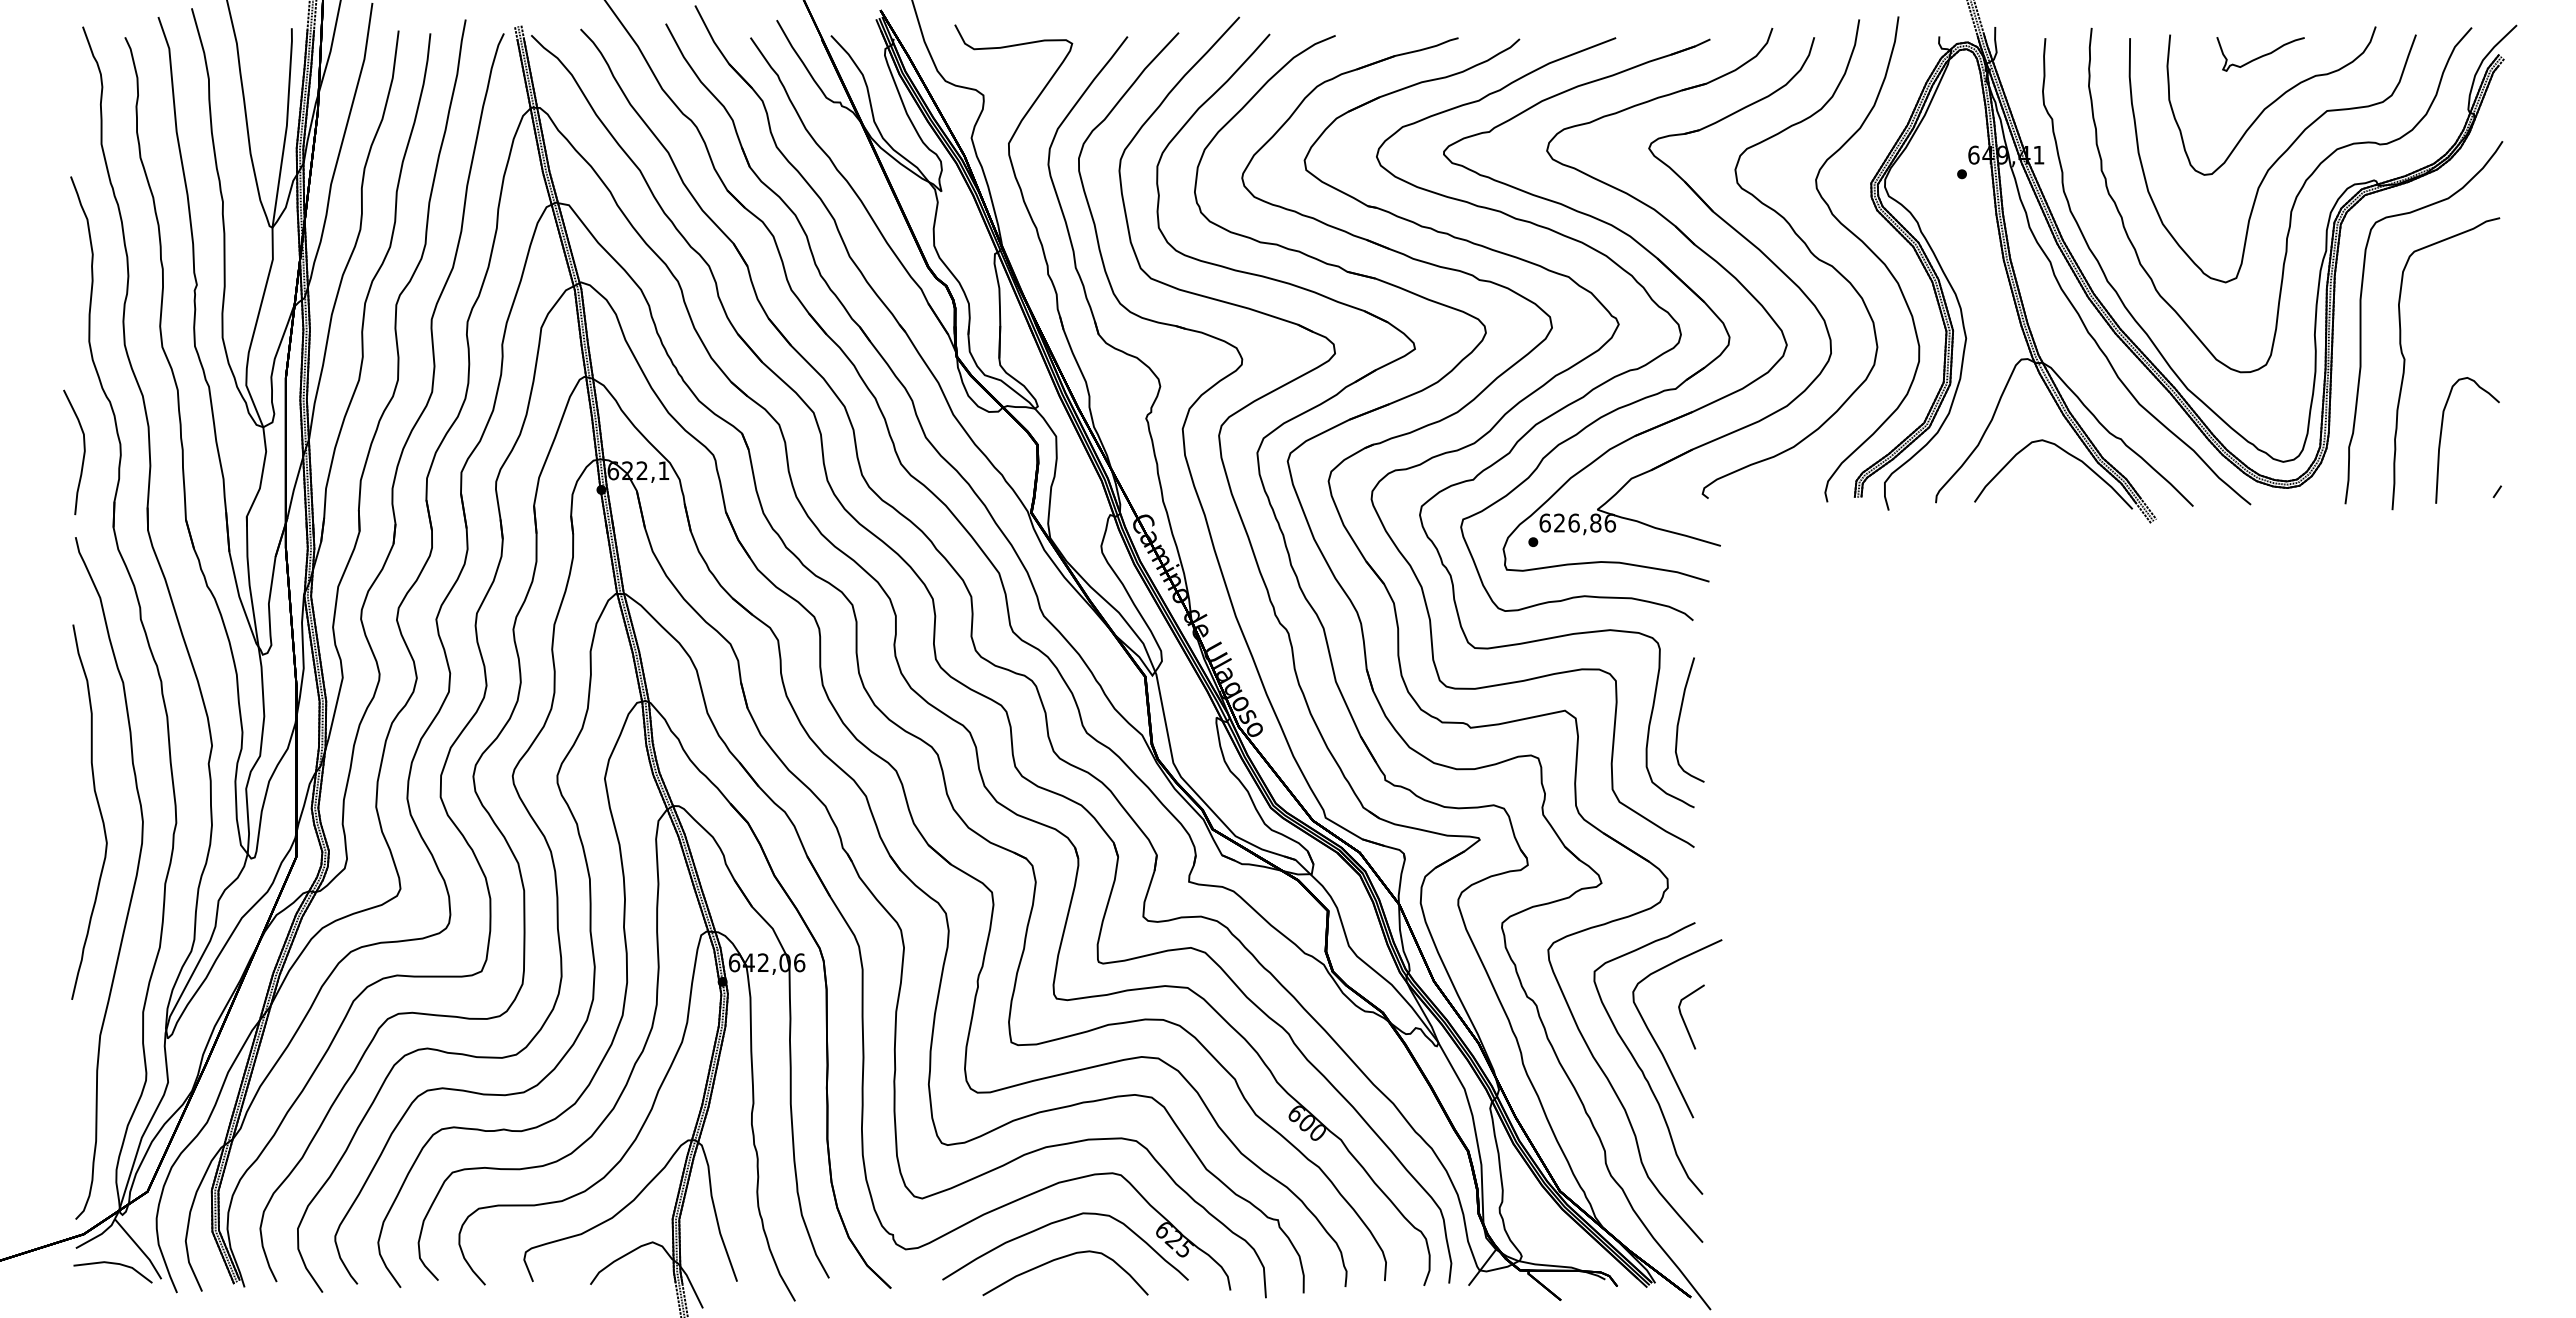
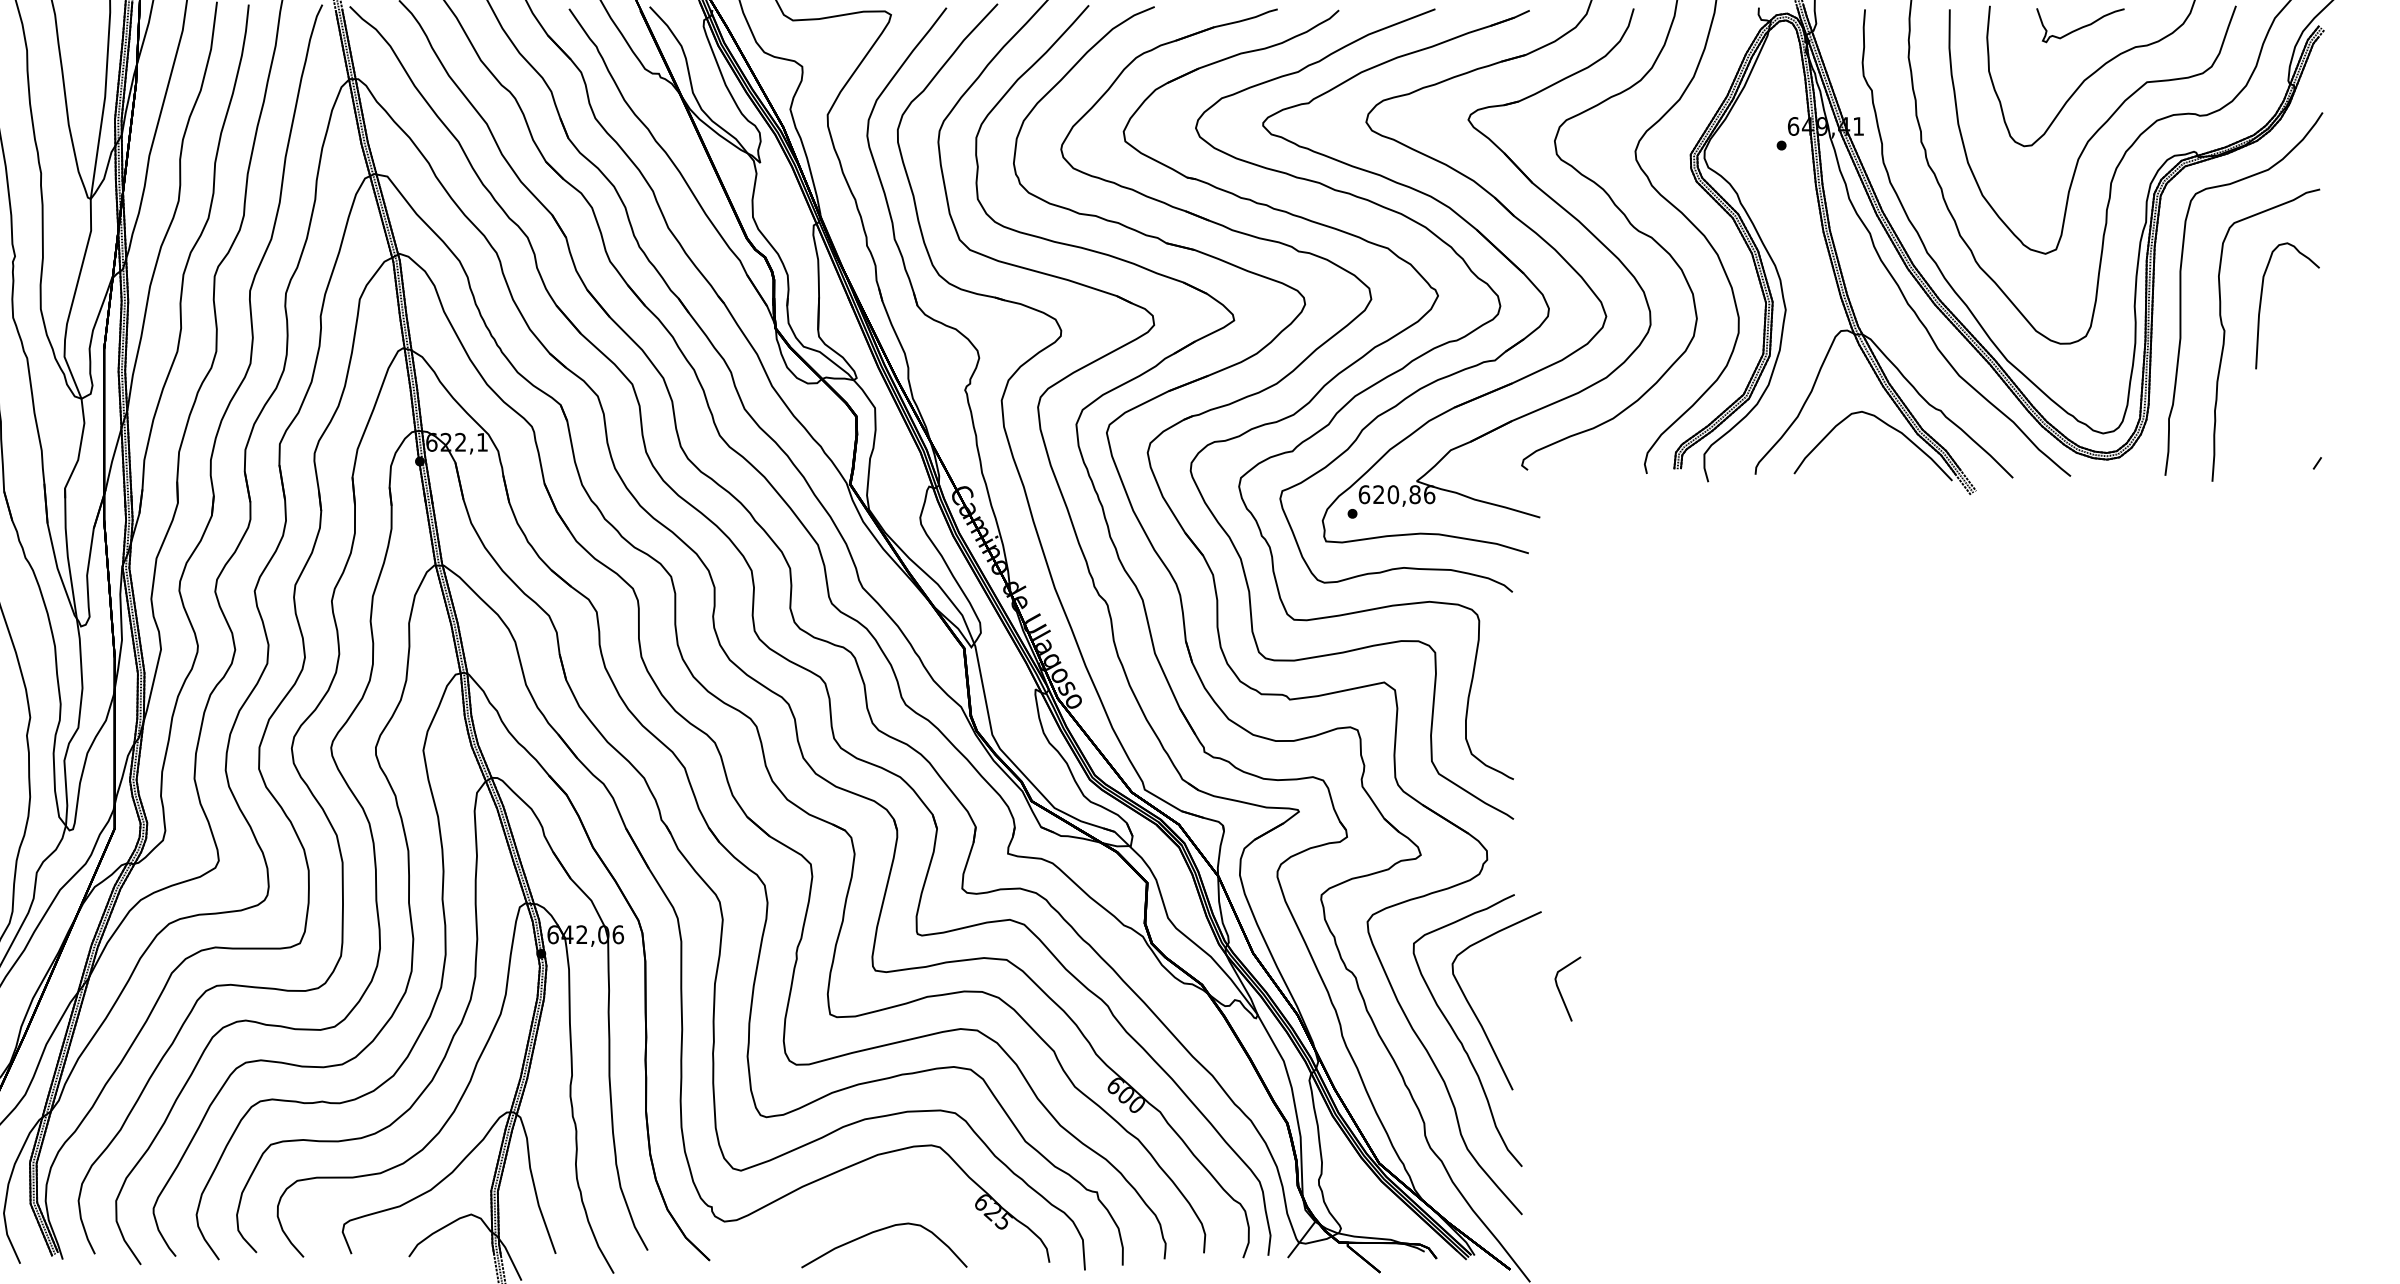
curve: (2441, 439) -> (2261, 304), moved
text: (1573, 522) -> (1392, 494), 626,86 -> 620,86
curve: (1680, 717) -> (1499, 689), removed
line: (1683, 1017) -> (1559, 989), moved
curve: (1058, 1222) -> (877, 1194), removed

